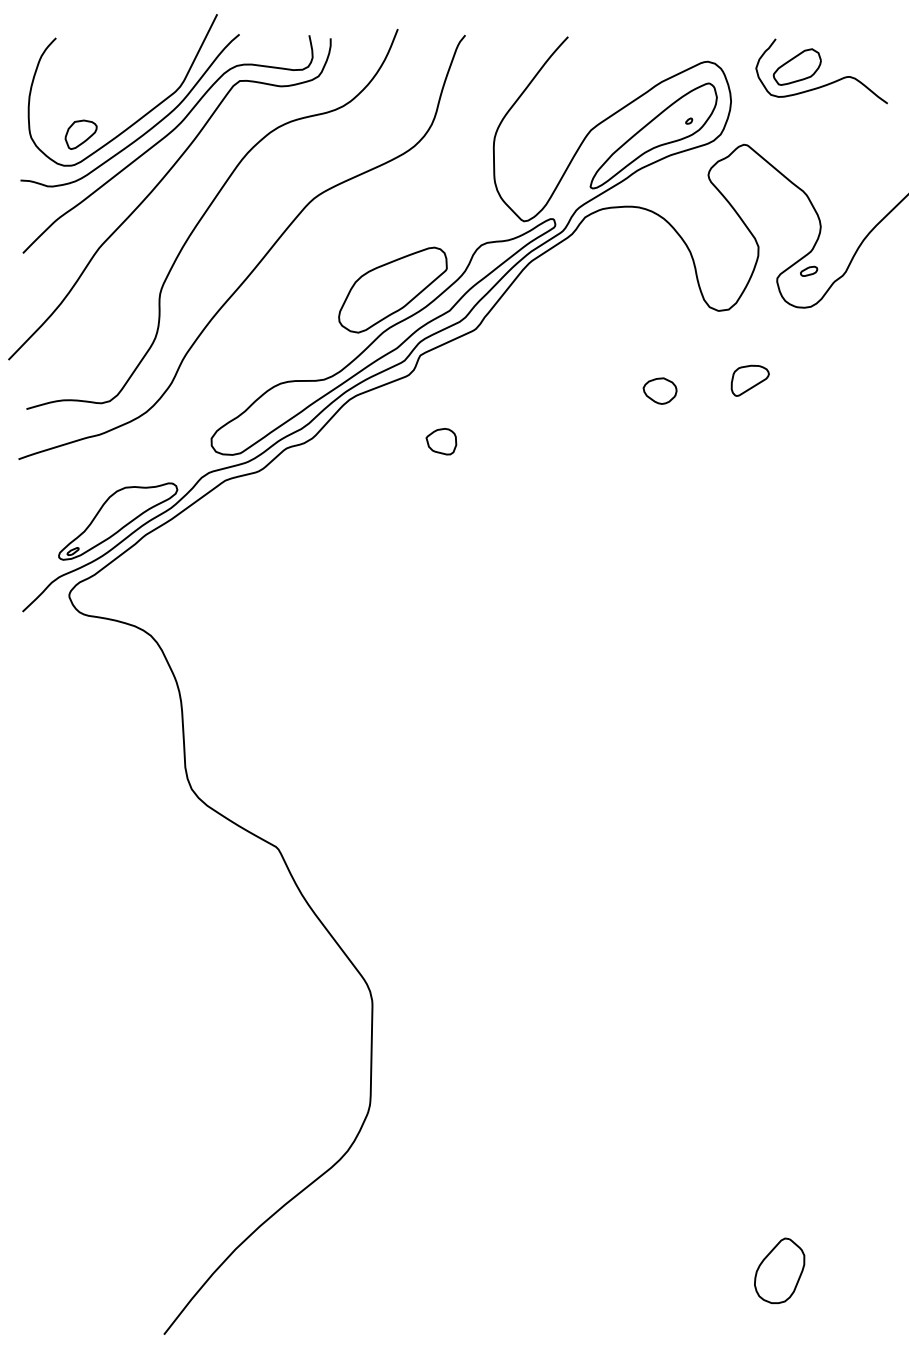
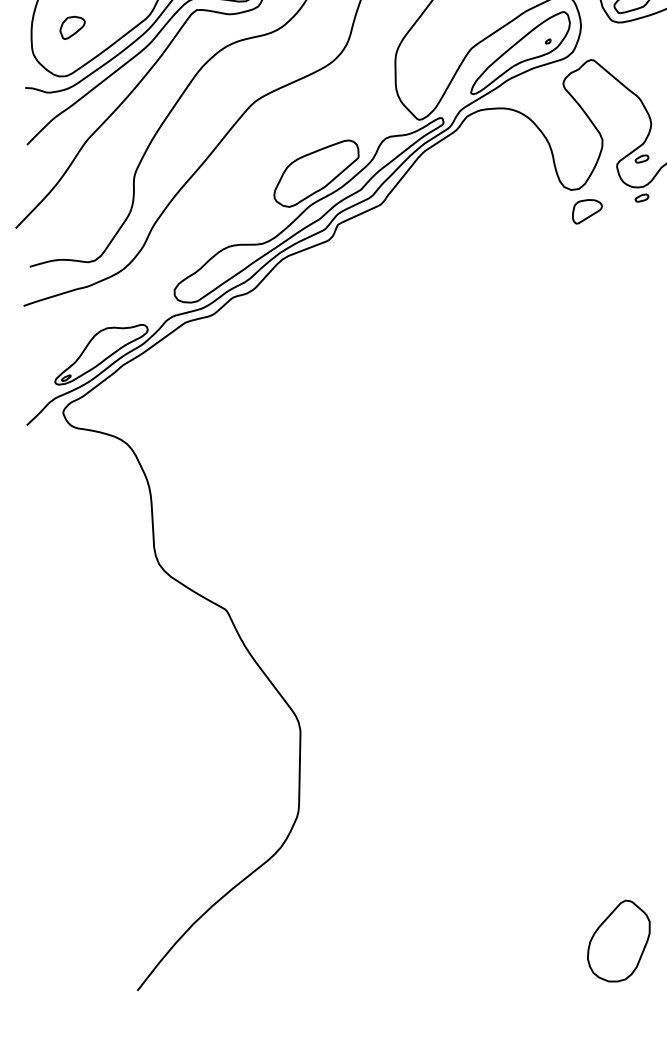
part: (80, 134) -> (72, 27), moved
part: (809, 320) -> (642, 197), added
part: (749, 380) -> (586, 211), moved
part: (659, 390) -> (525, 252), removed
part: (441, 441) -> (354, 292), removed
part: (779, 1270) -> (618, 940), size x1.6

